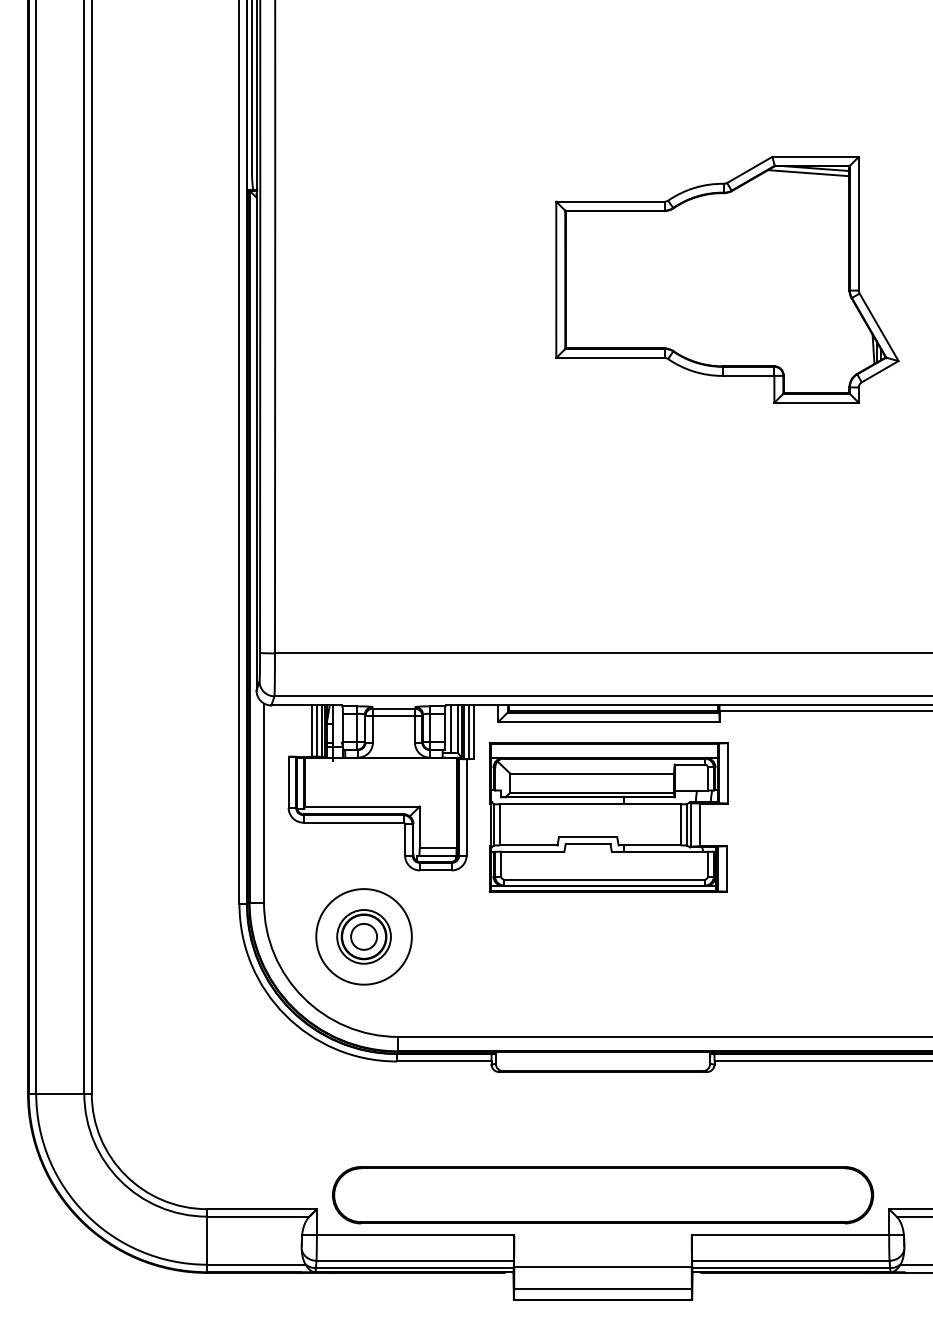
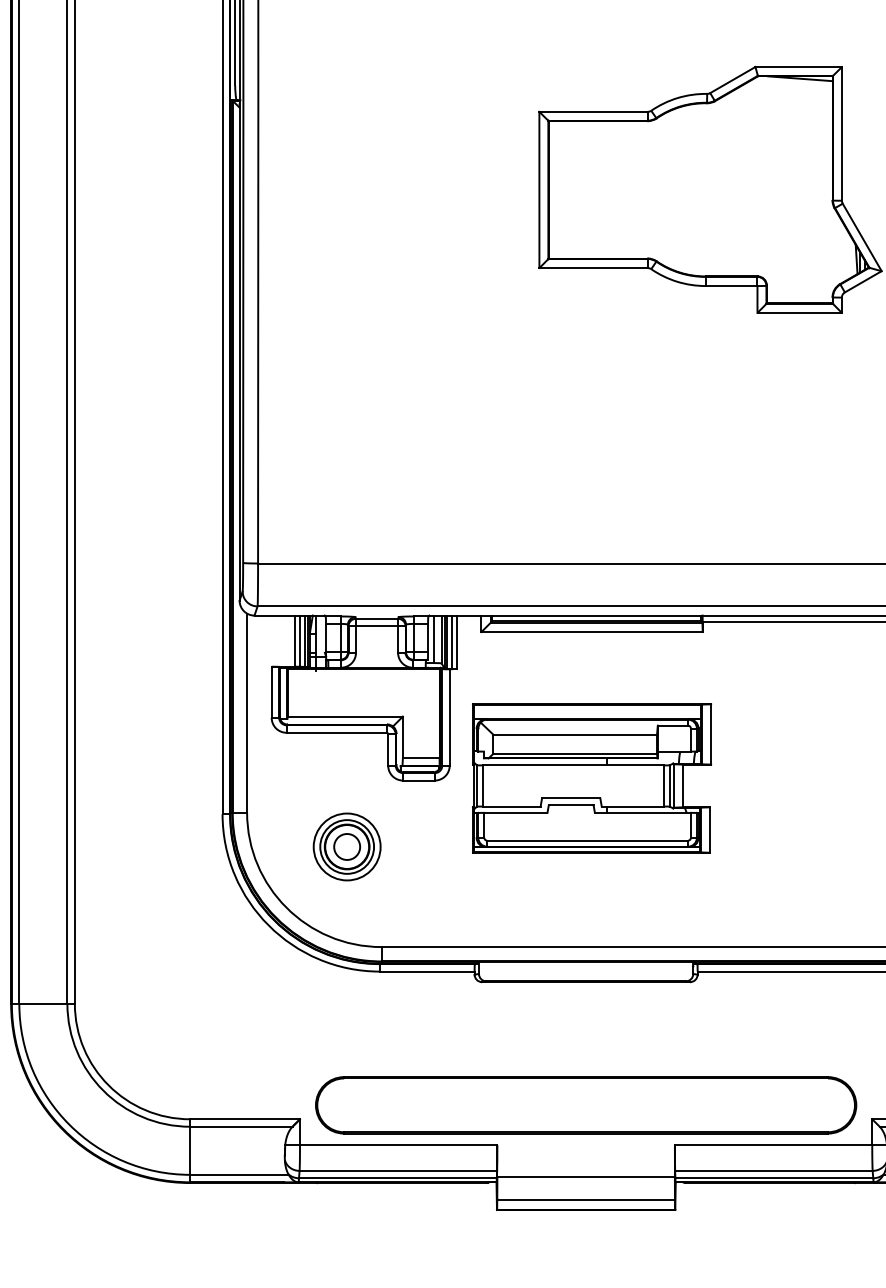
line: (808, 173) -> (791, 83), removed
part: (608, 817) -> (591, 778), moved
circle: (363, 936) -> (346, 846), size x0.7

